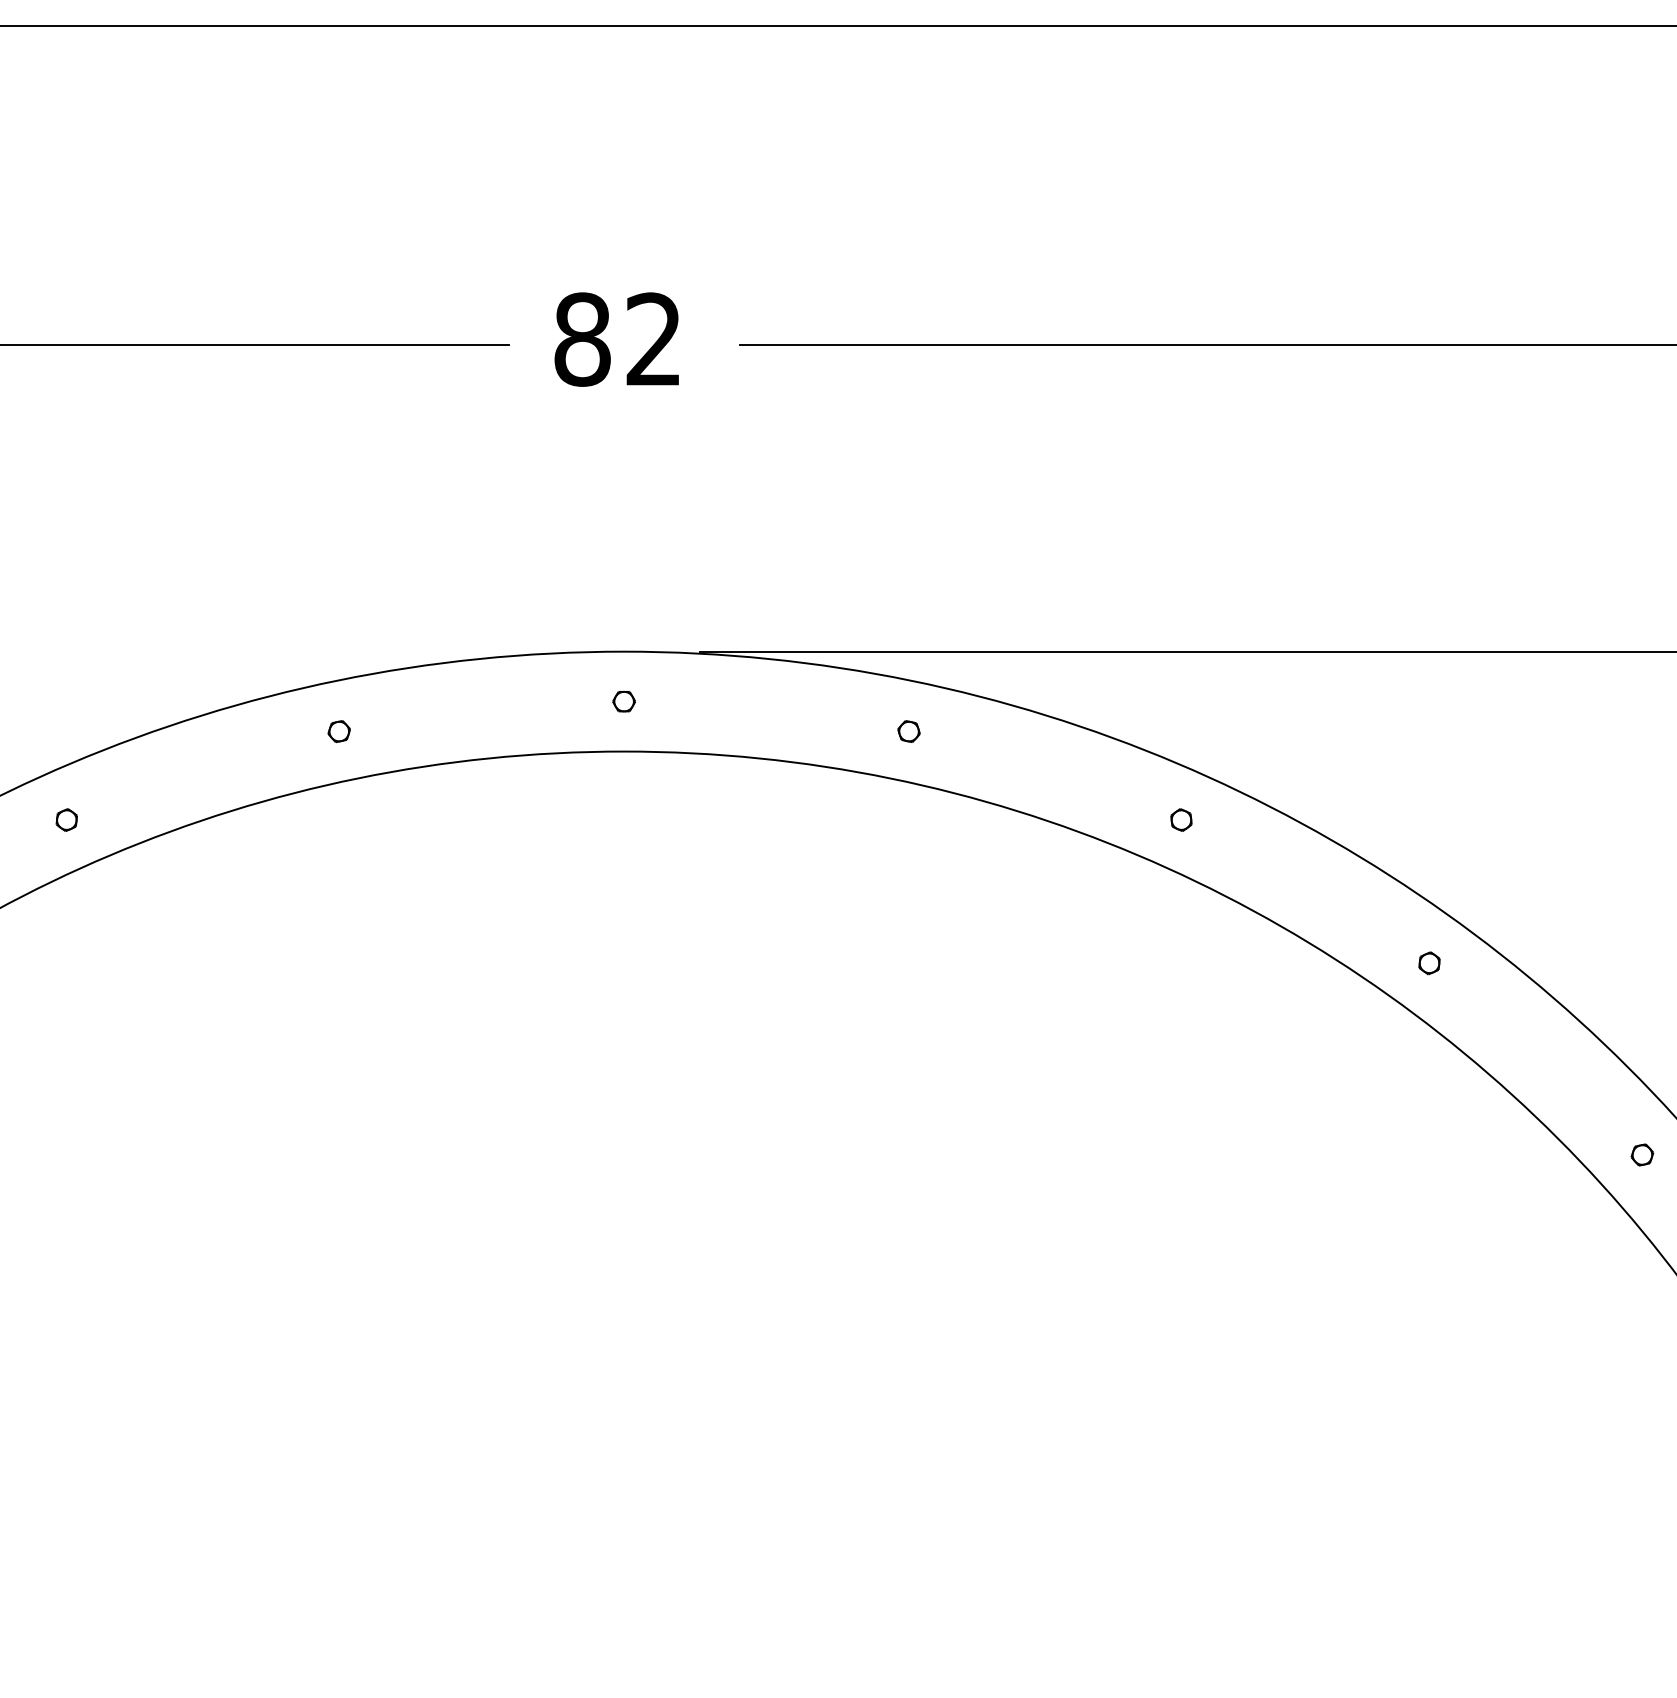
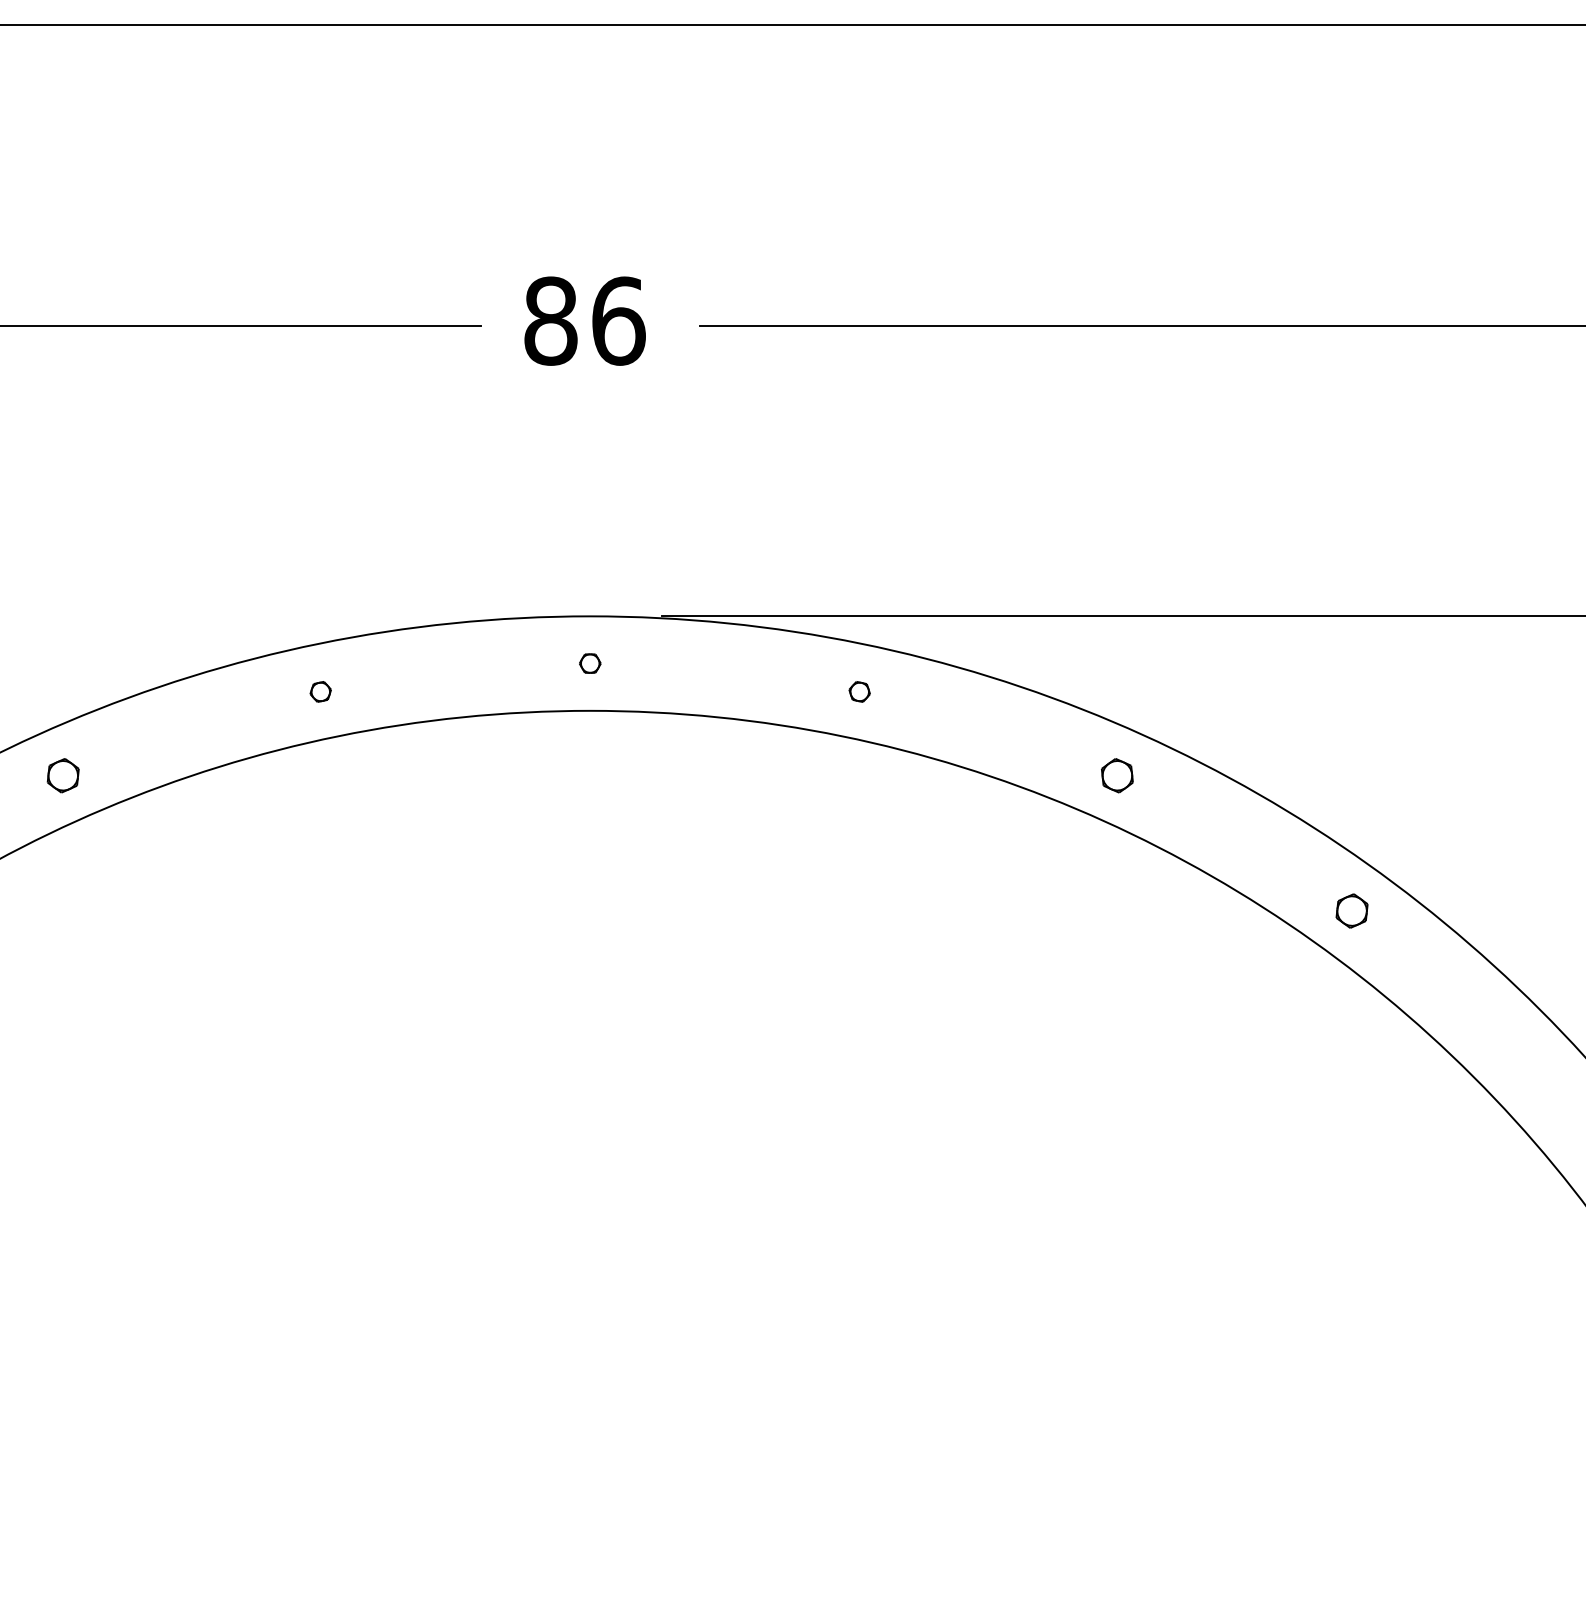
text: (654, 339) -> (618, 321), 82 -> 86
part: (66, 819) -> (62, 775), size x1.6
part: (1181, 819) -> (1117, 775), size x1.6
part: (1429, 963) -> (1352, 911), size x1.6
part: (1642, 1154) -> (1553, 1091), removed

